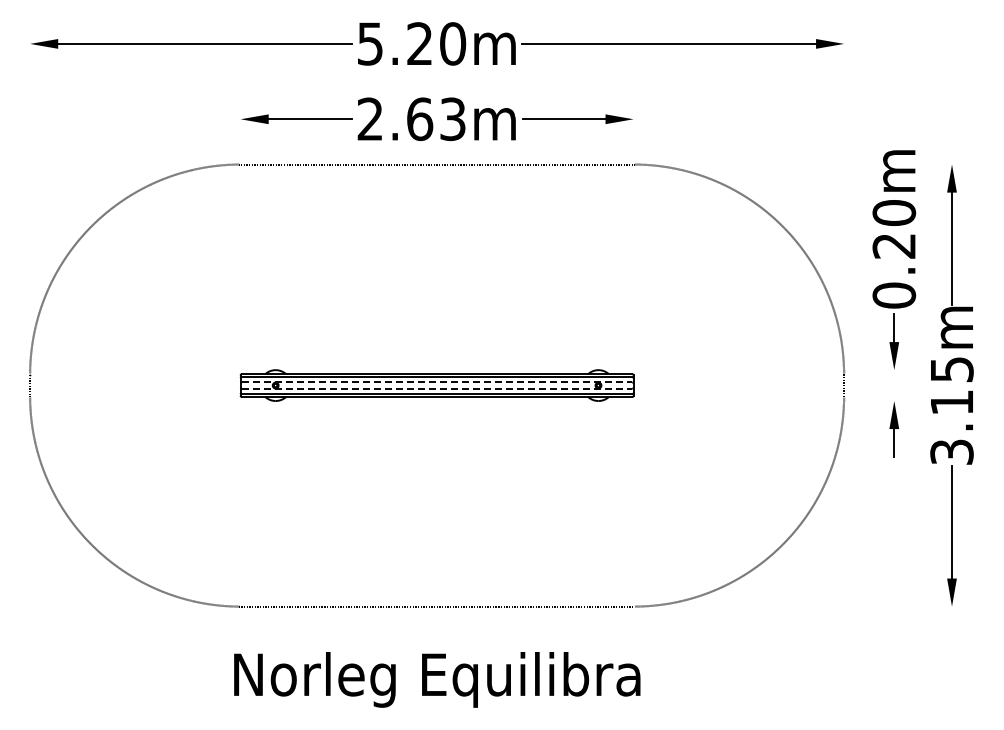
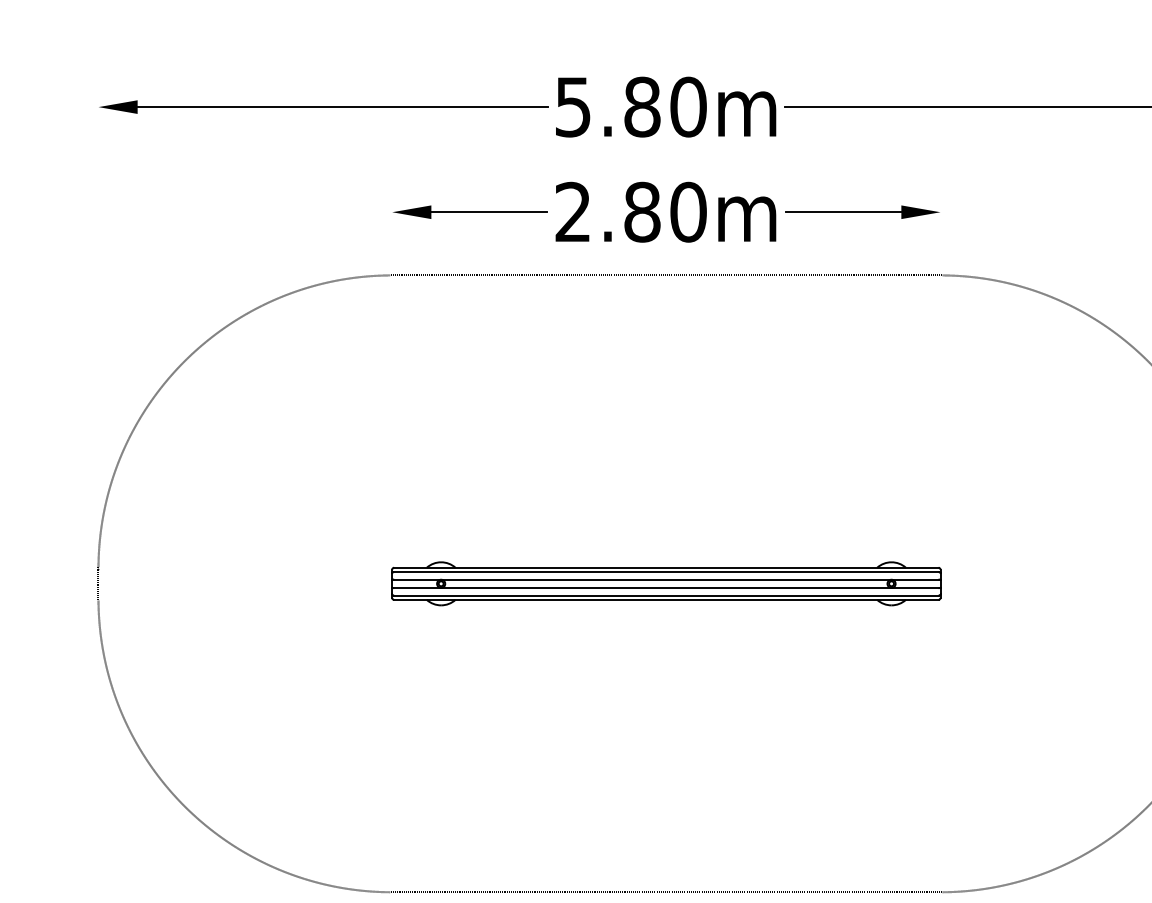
text: (419, 43) -> (641, 106), 5.20m -> 5.80m
text: (436, 119) -> (665, 212), 2.63m -> 2.80m
line: (437, 382) -> (666, 579), dashed -> solid
line: (437, 388) -> (666, 587), dashed -> solid

